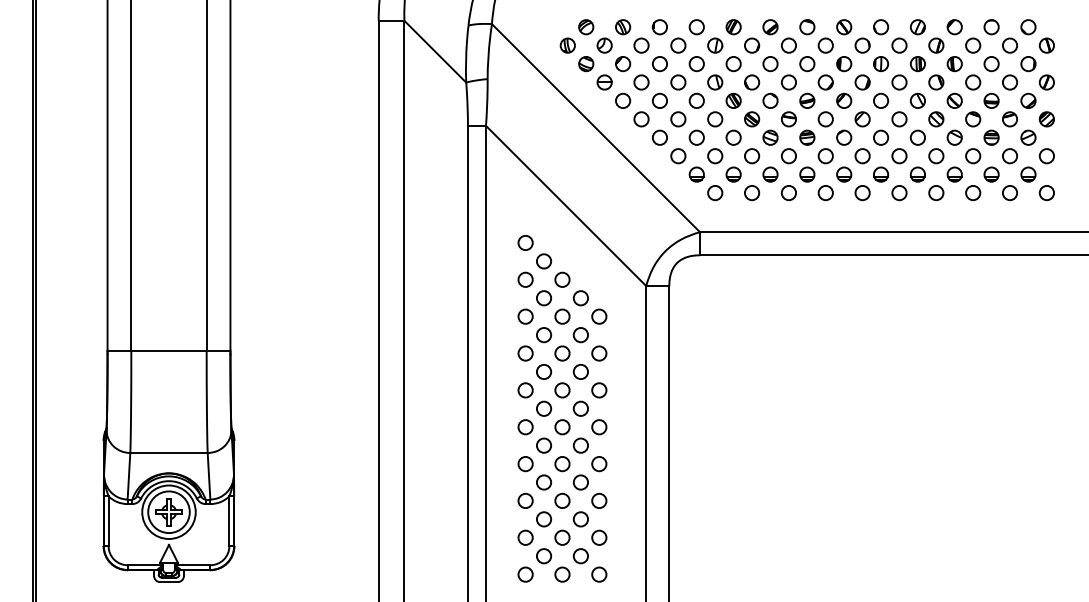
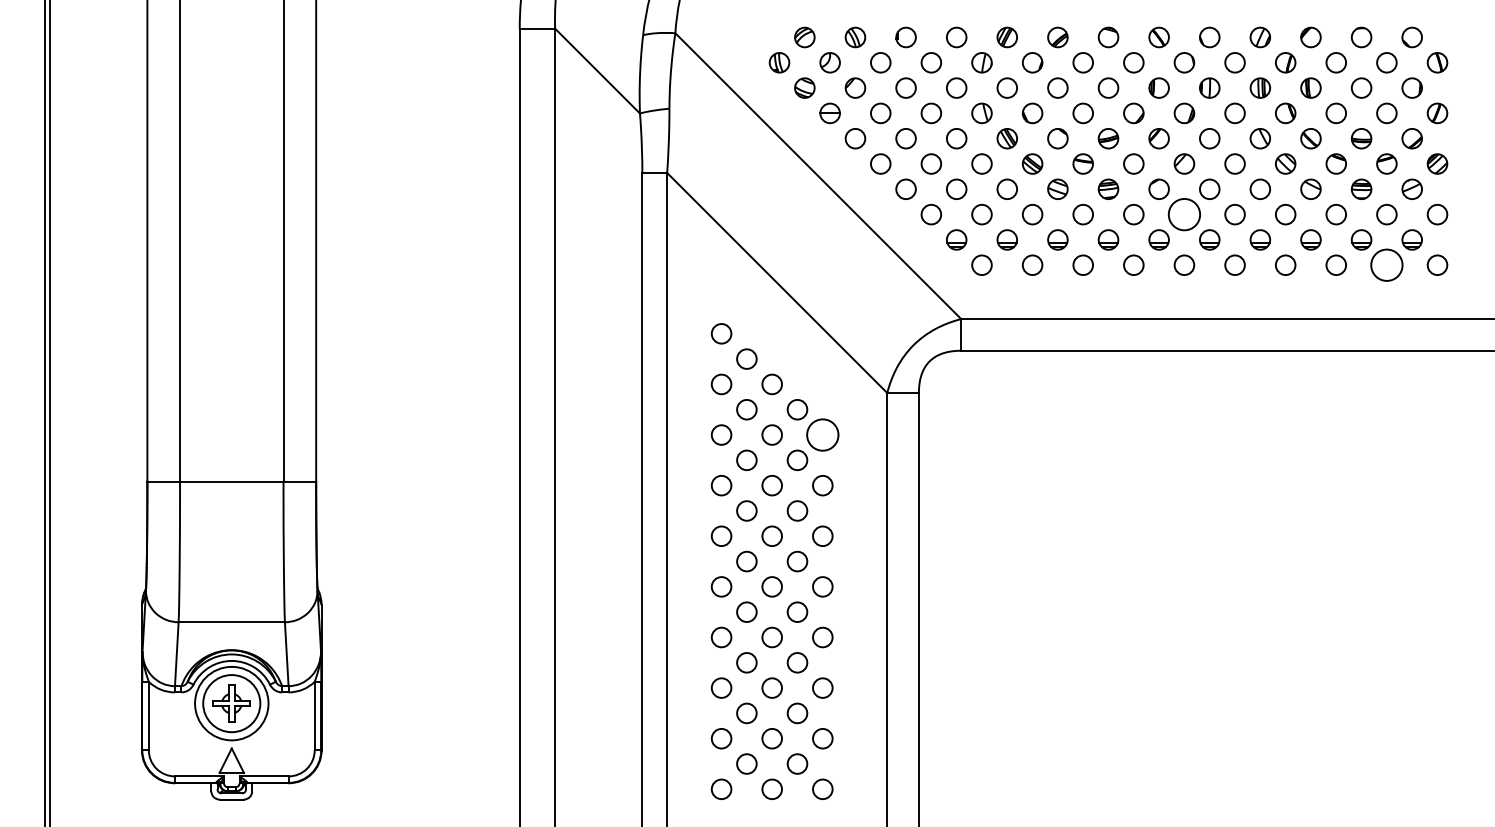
circle: (862, 156) -> (1184, 214), size x1.6
circle: (1009, 193) -> (1386, 265), size x1.6
circle: (599, 316) -> (822, 434), size x1.6

